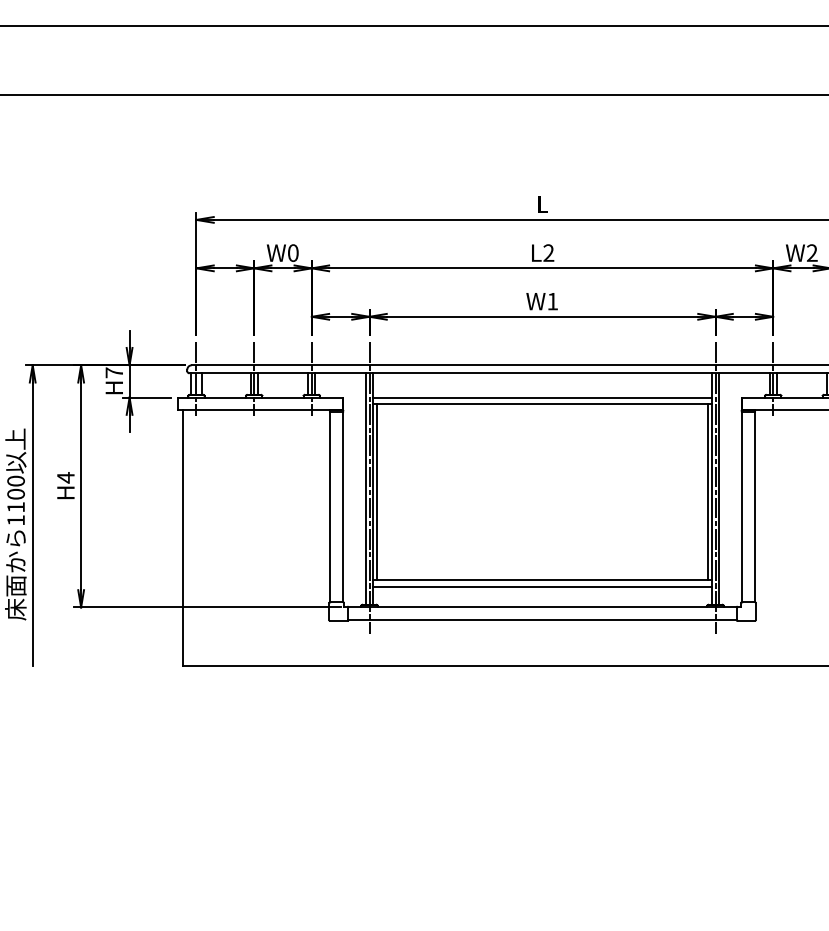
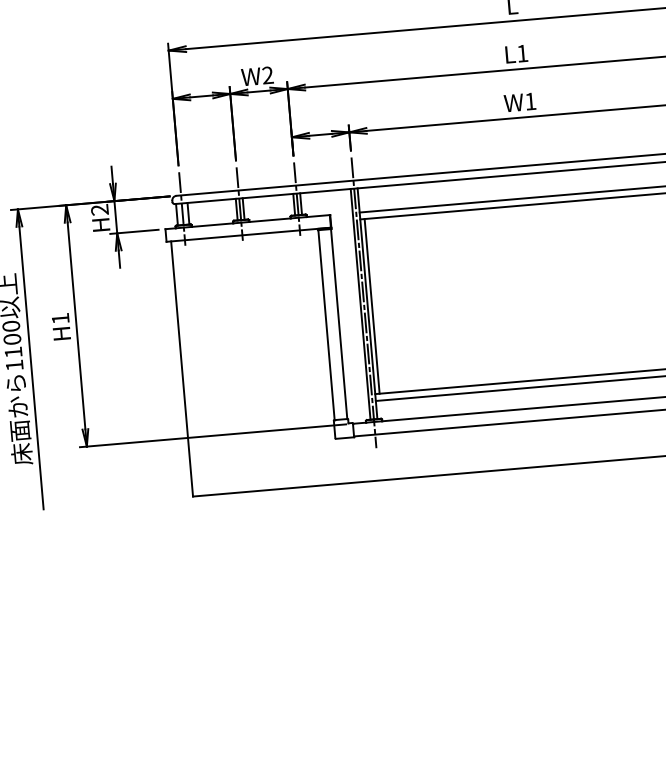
text: (292, 252) -> (267, 74), W0 -> W2
text: (548, 252) -> (522, 53), L2 -> L1
text: (113, 372) -> (99, 209), H7 -> H2
text: (65, 477) -> (60, 318), H4 -> H1

